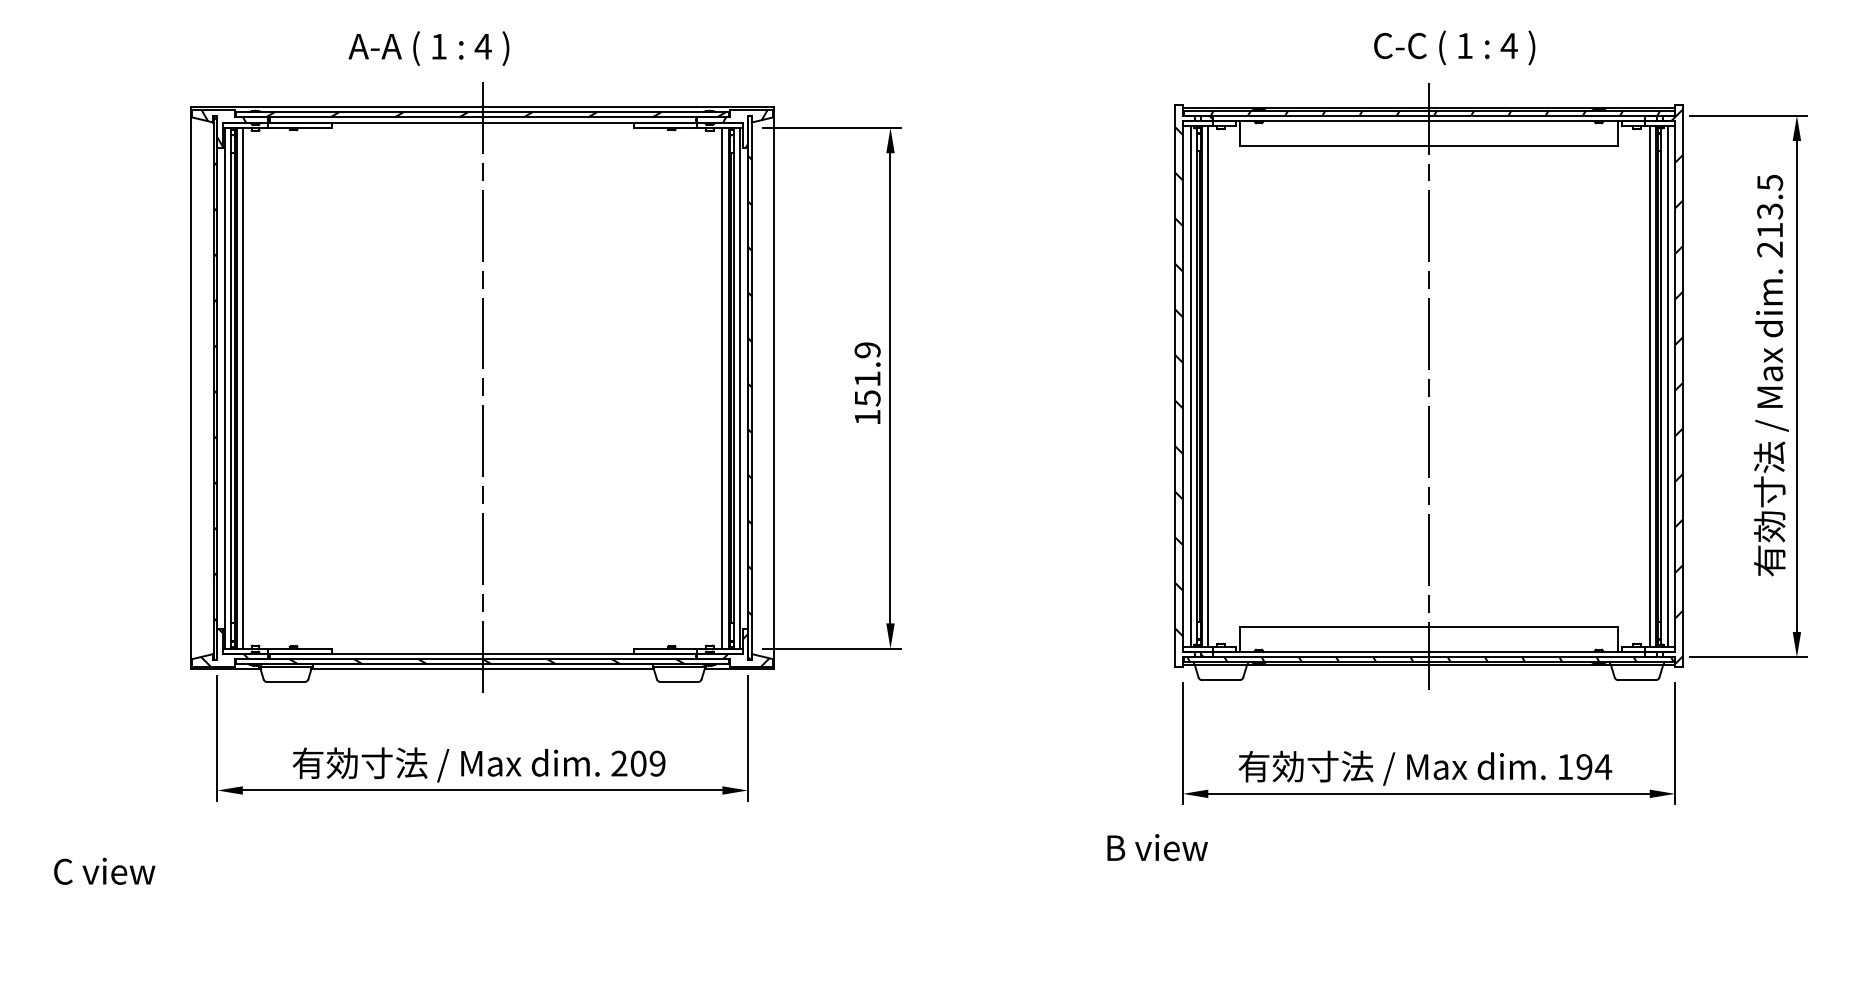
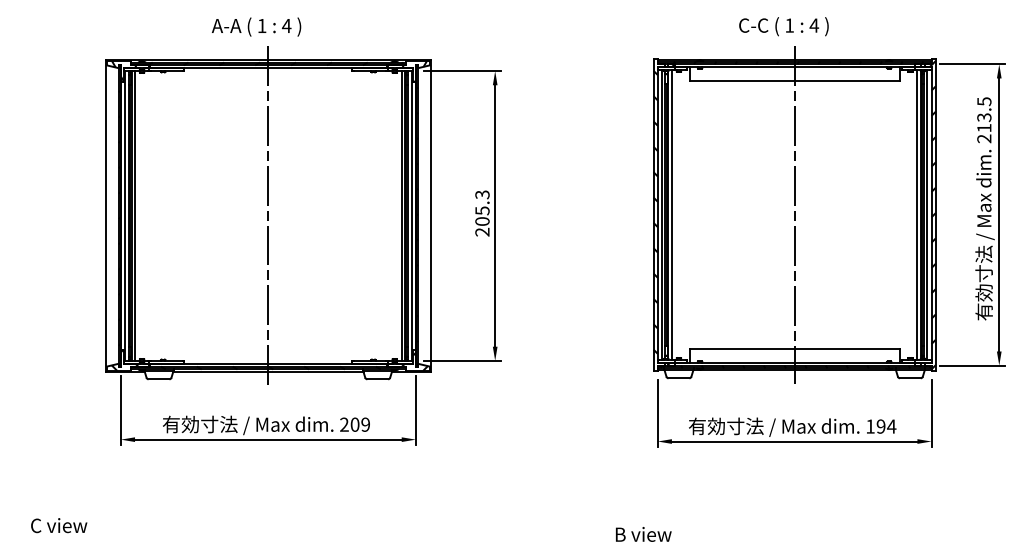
text: (428, 47) -> (256, 26), moved
text: (1453, 47) -> (783, 26), moved
text: (867, 383) -> (482, 213), 151.9 -> 205.3
text: (1157, 847) -> (643, 534), moved
text: (105, 871) -> (59, 525), moved

